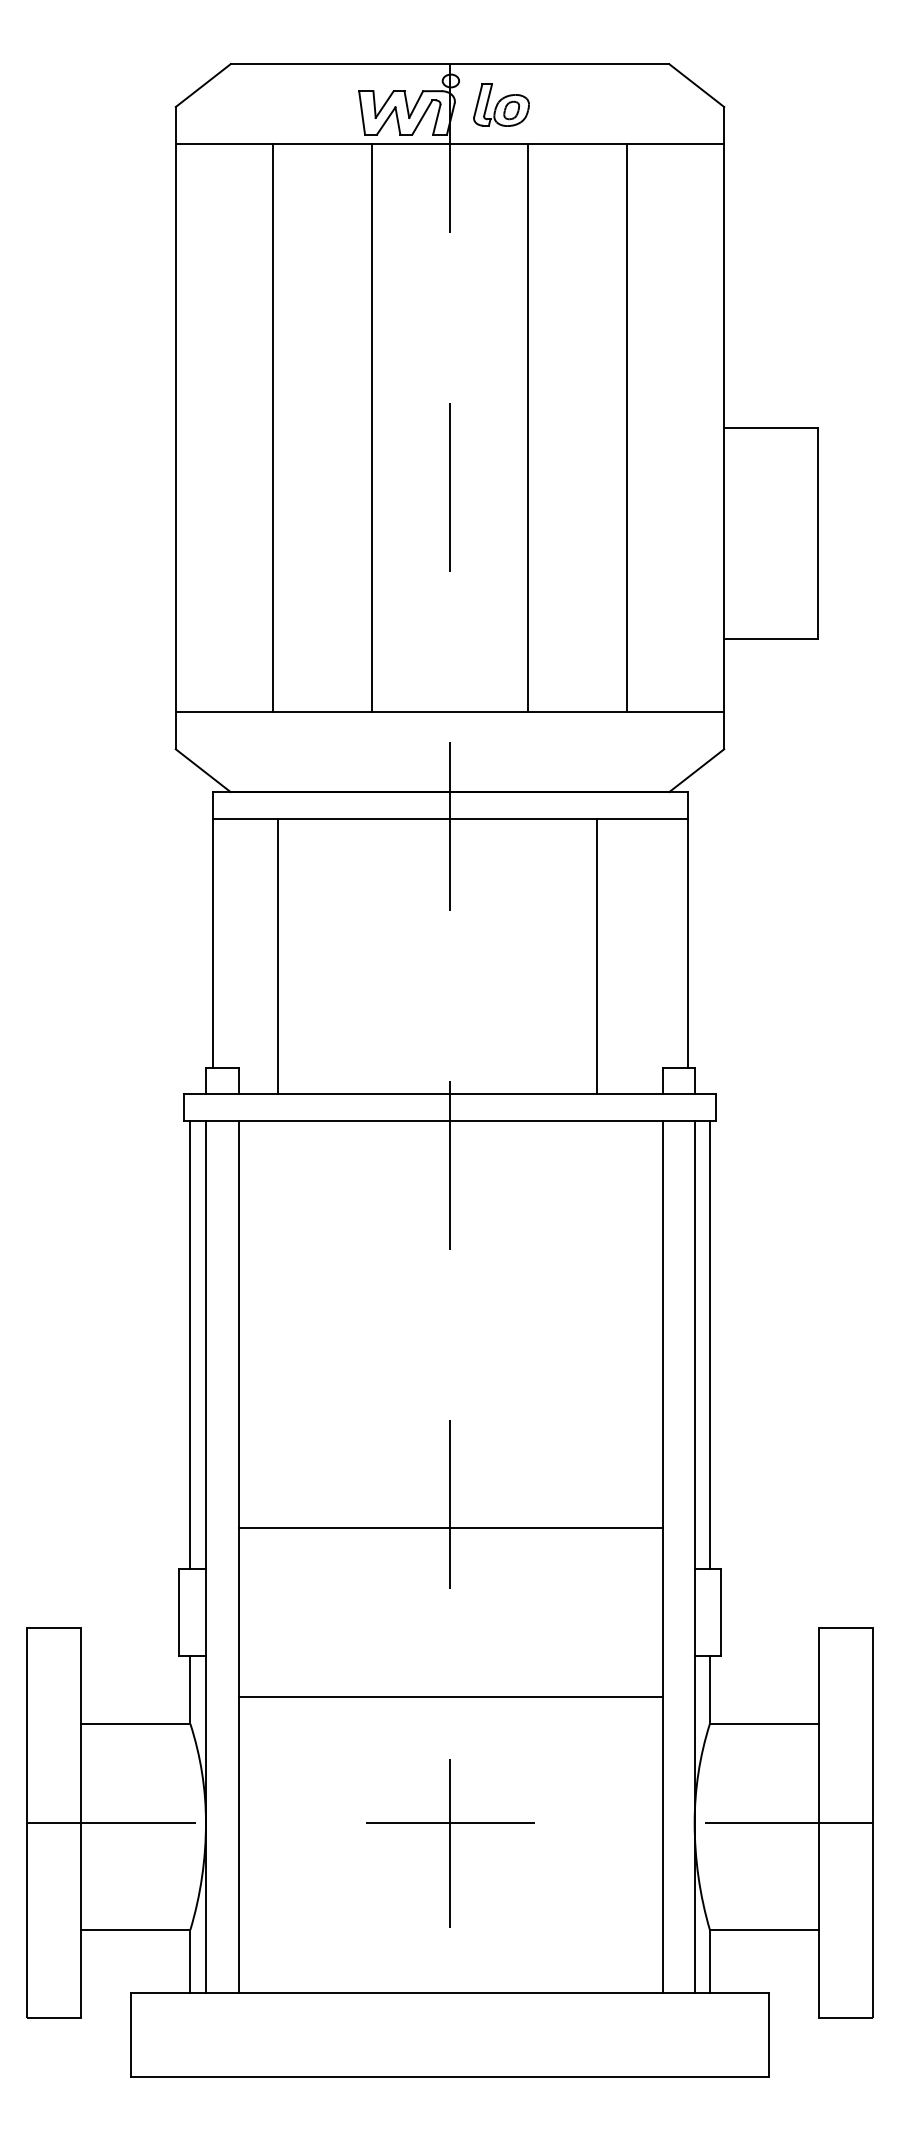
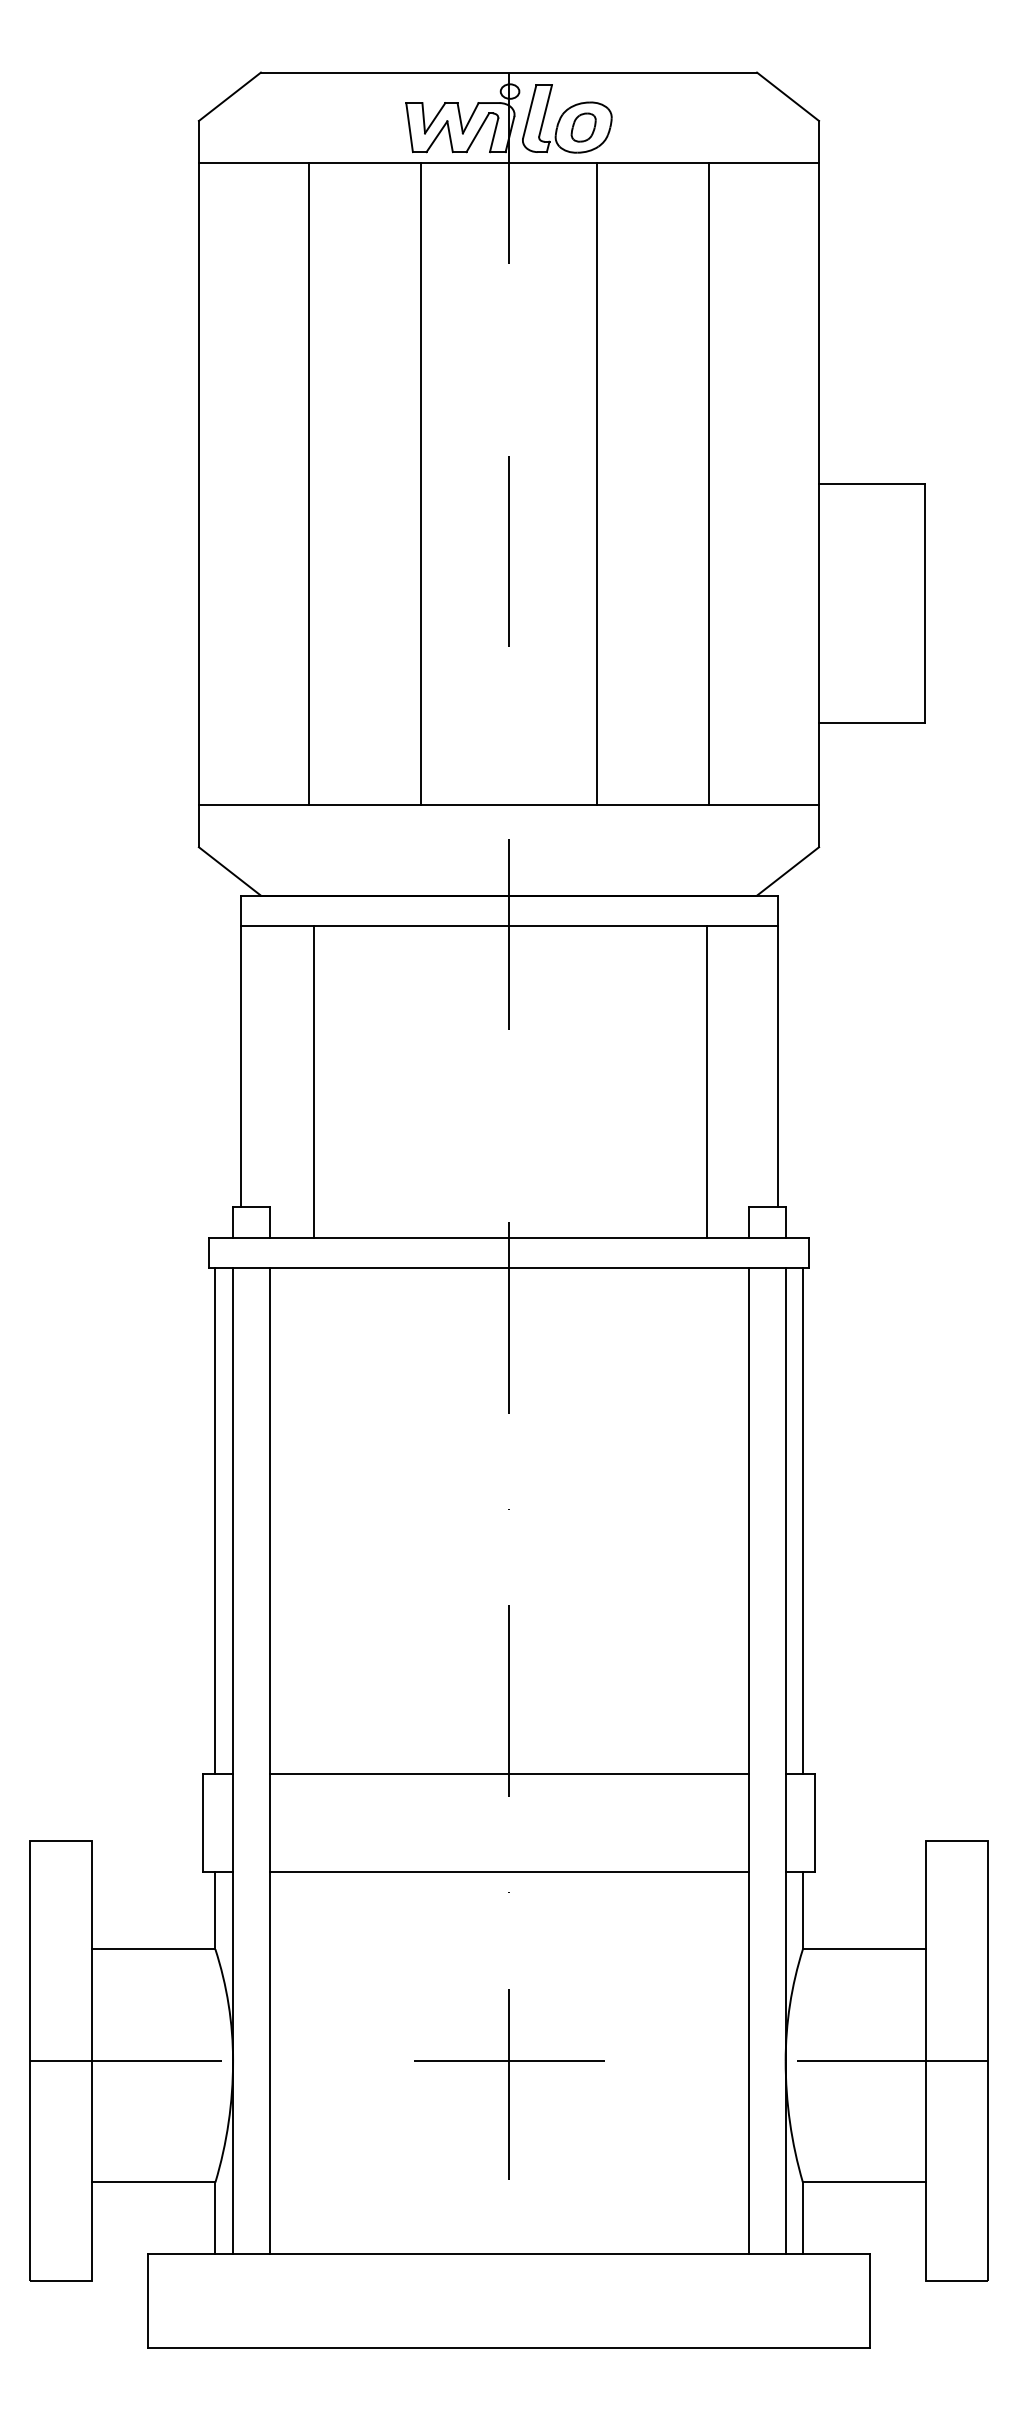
part: (501, 104) -> (567, 118), size x1.43
line: (596, 956) -> (706, 1081), moved
line: (450, 1527) -> (509, 1773), moved
line: (450, 1696) -> (509, 1872), moved

